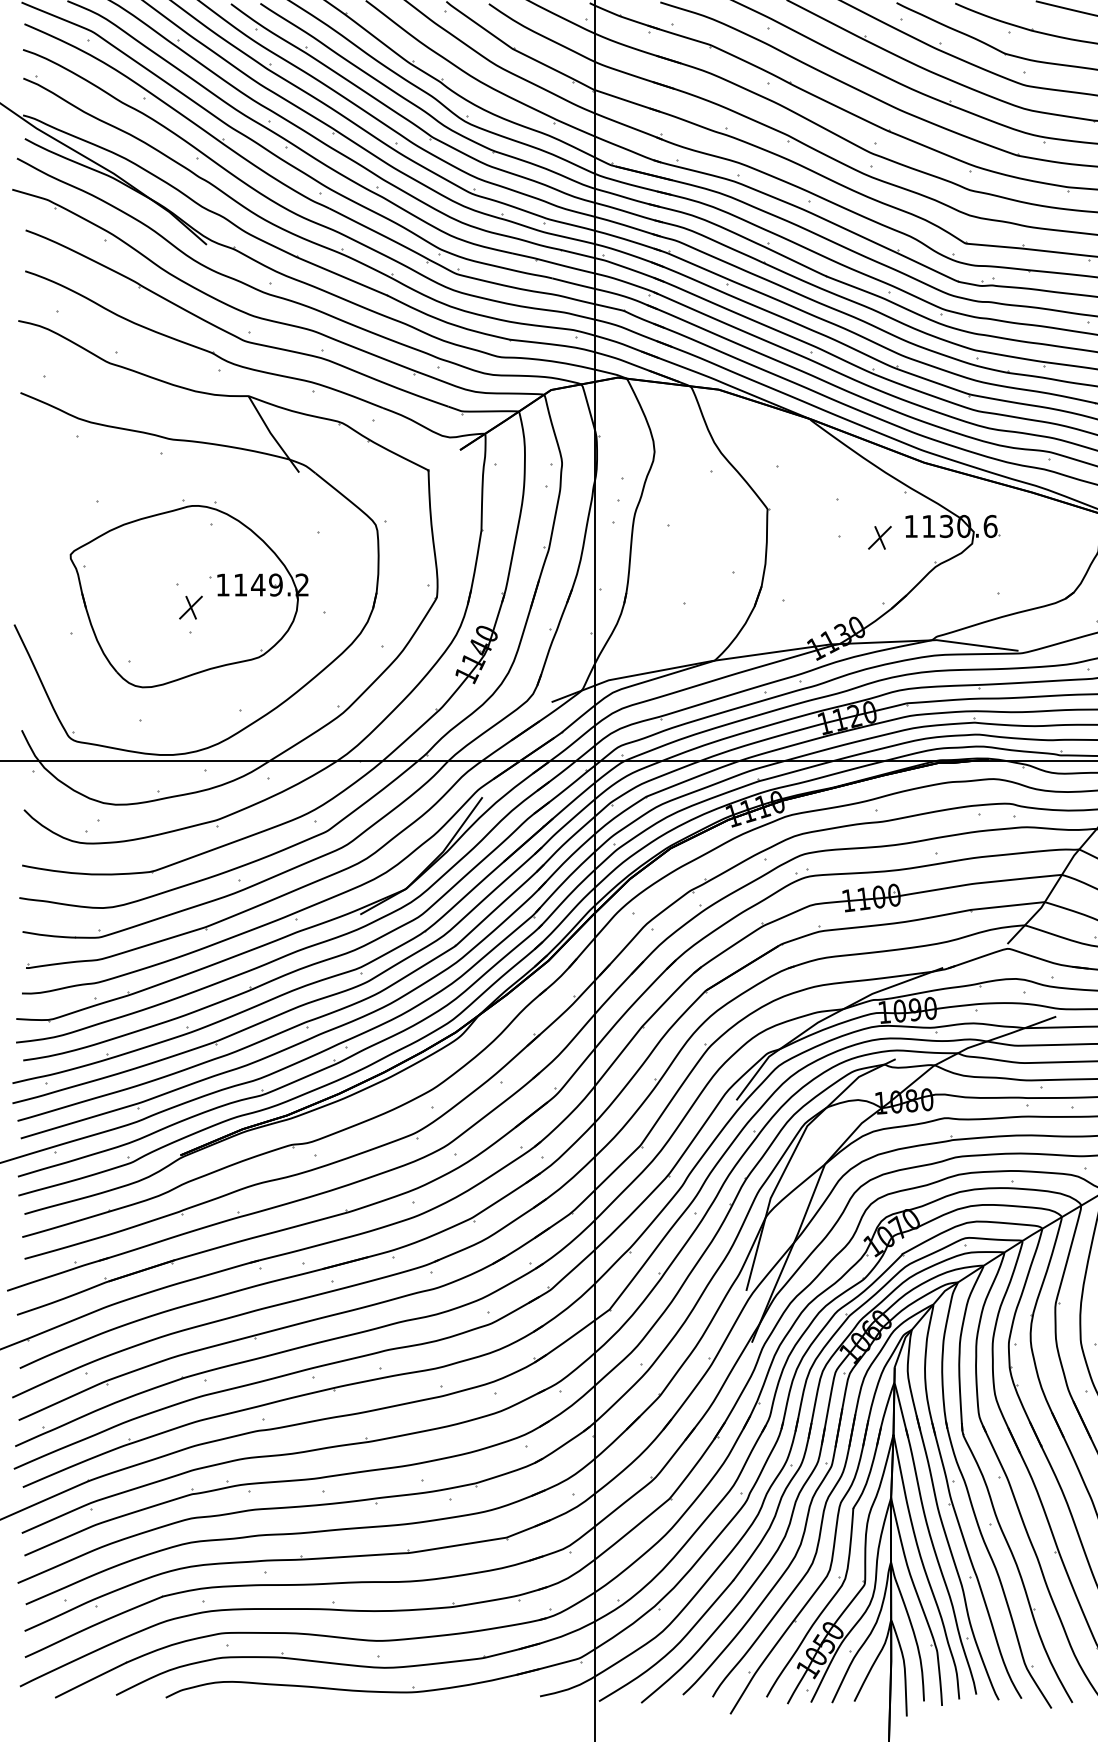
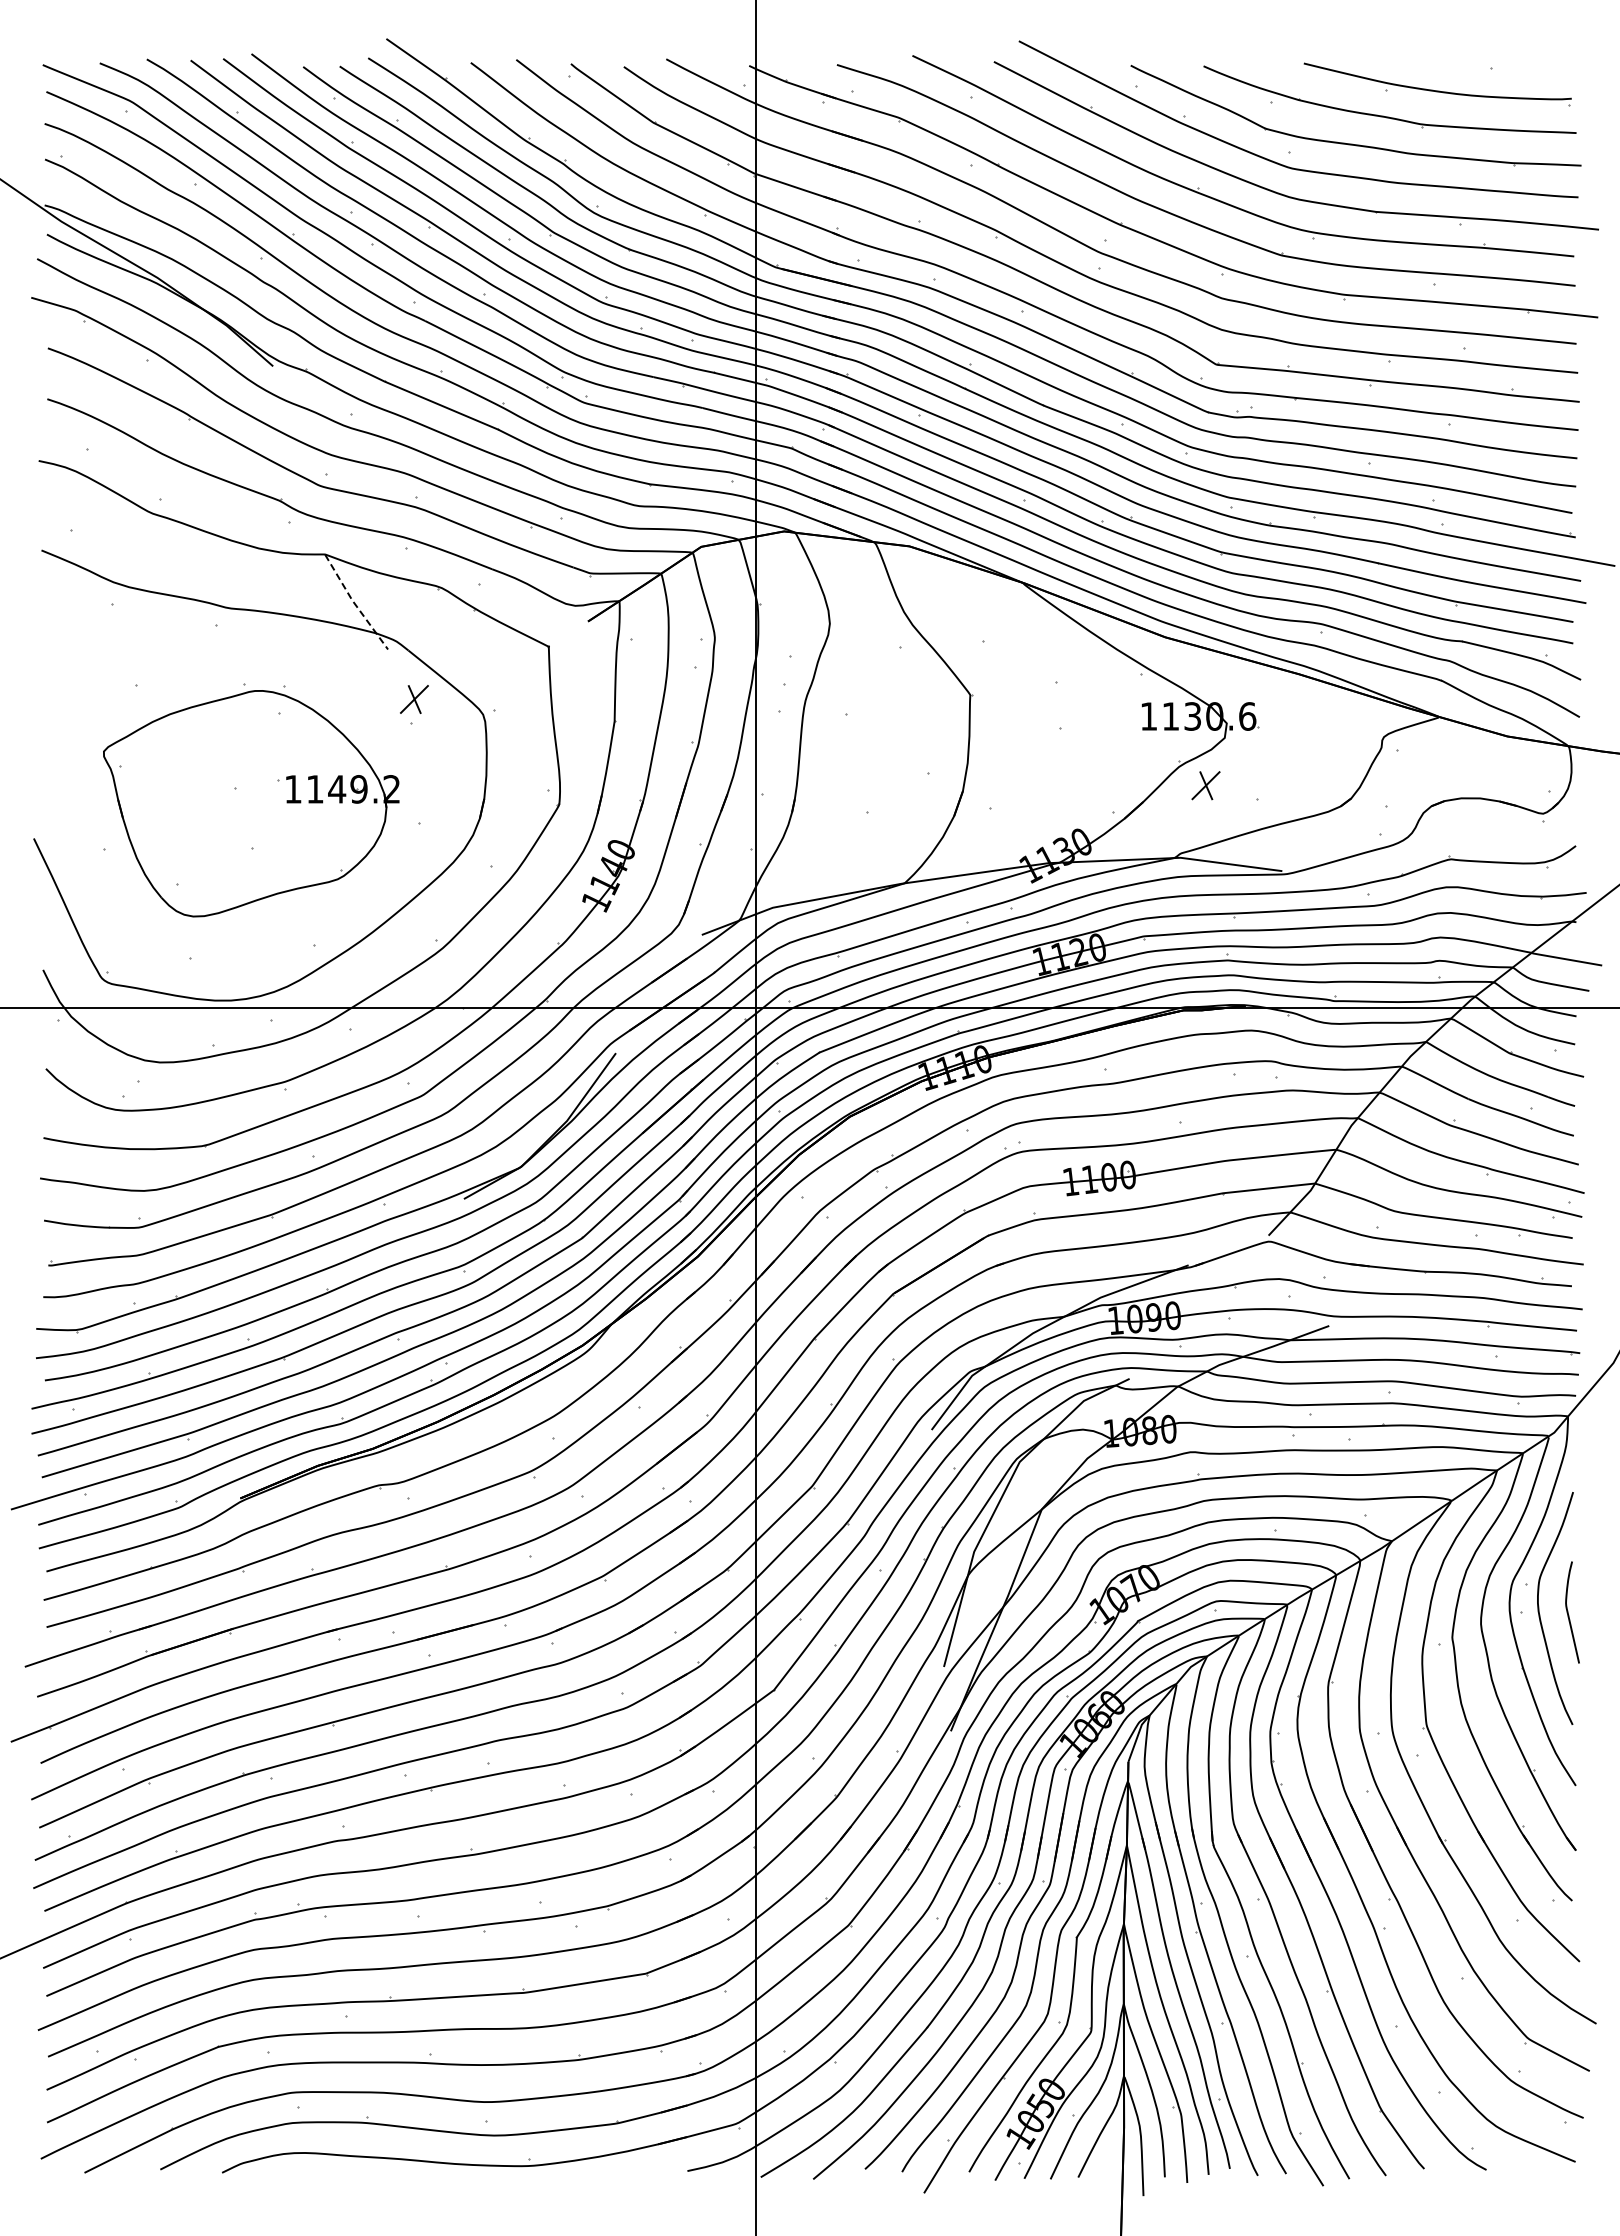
line: (272, 434) -> (354, 602), solid -> dashed
part: (879, 537) -> (1205, 785), moved
part: (191, 607) -> (414, 699), moved

